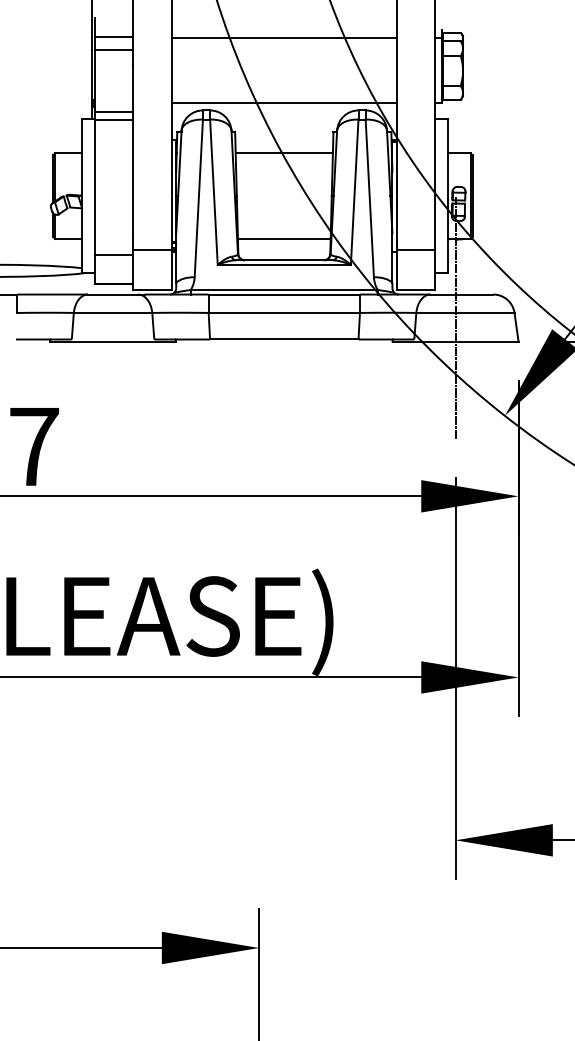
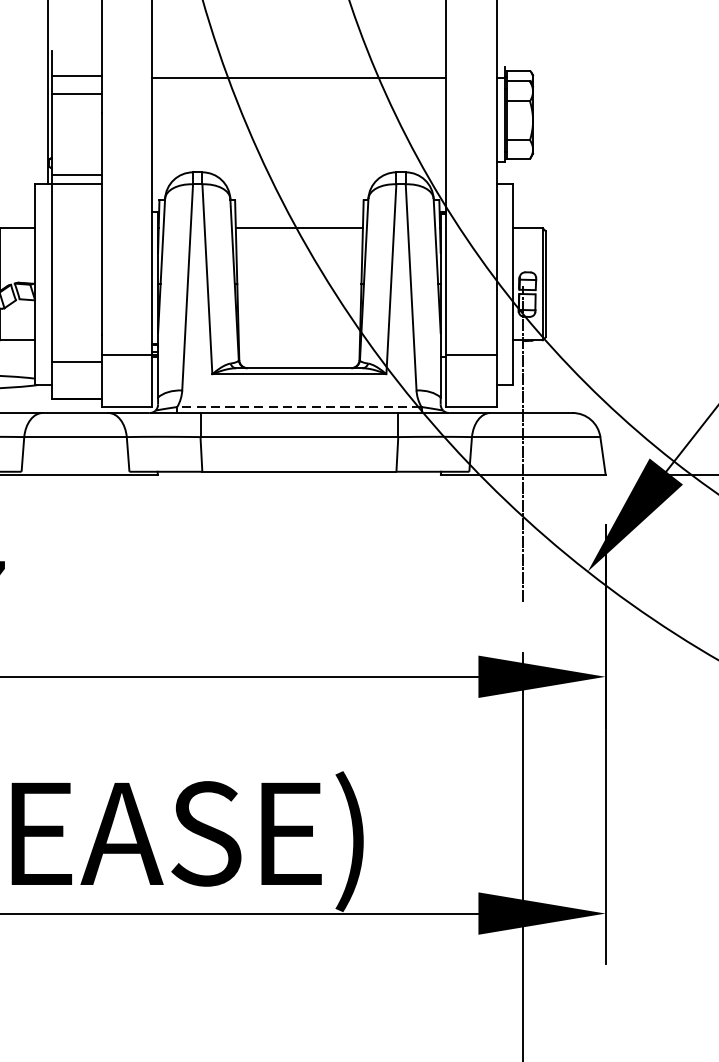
line: (283, 102) -> (298, 161), removed
line: (283, 238) -> (298, 339), removed
line: (283, 289) -> (298, 406), solid -> dashed

